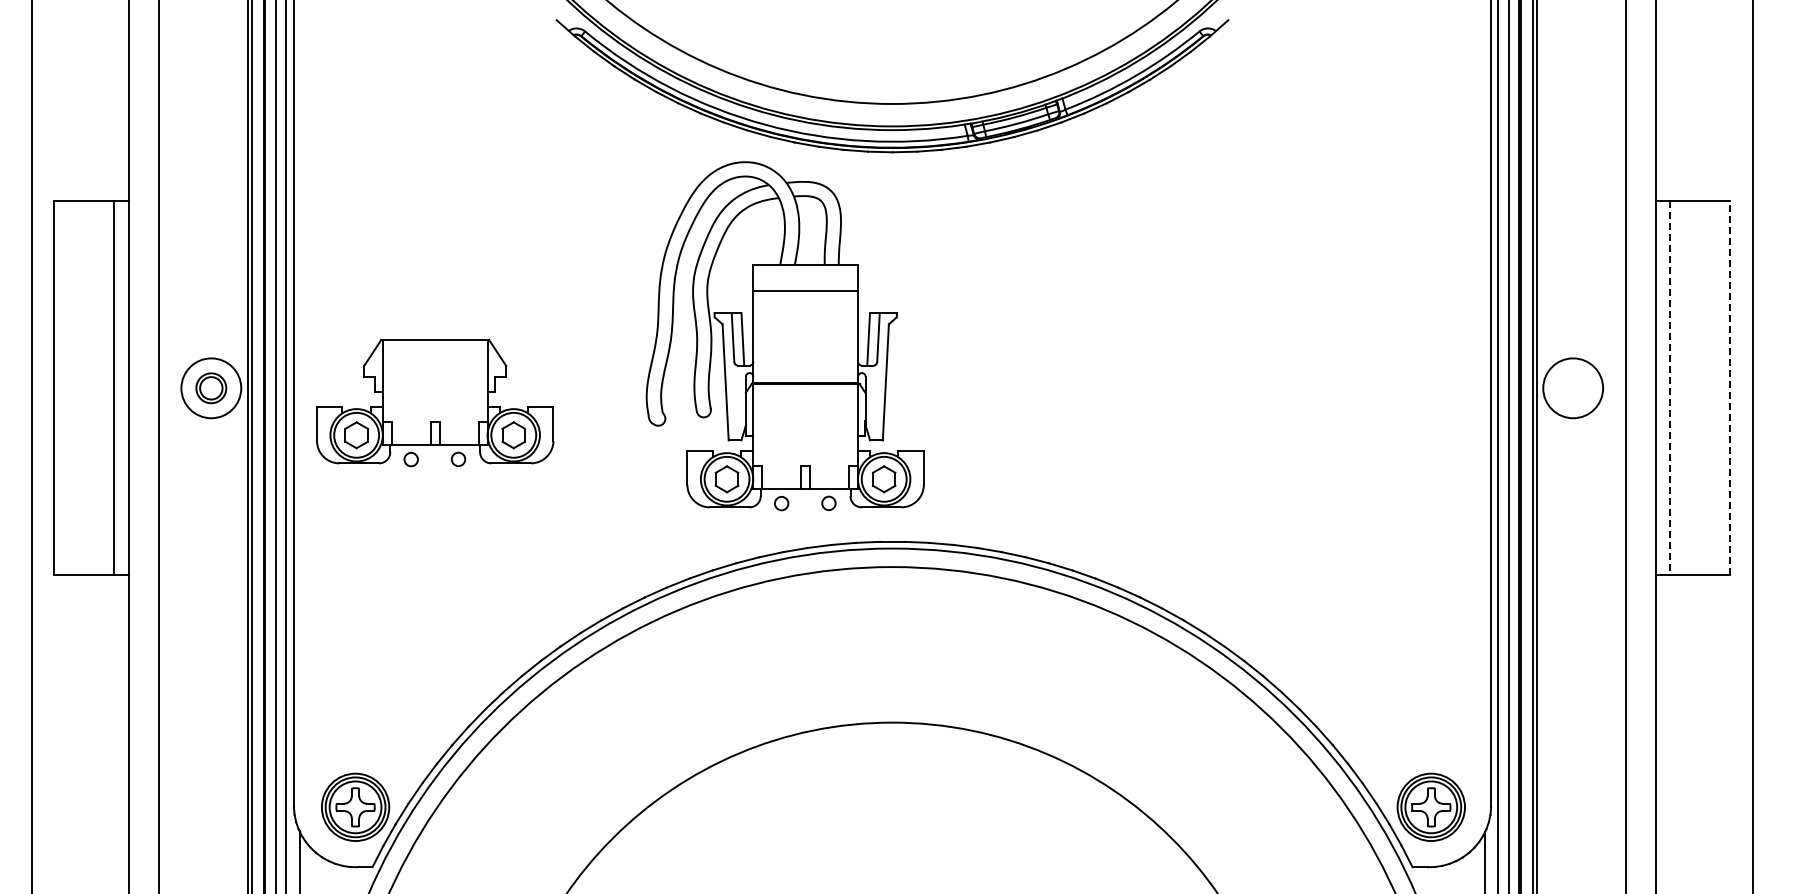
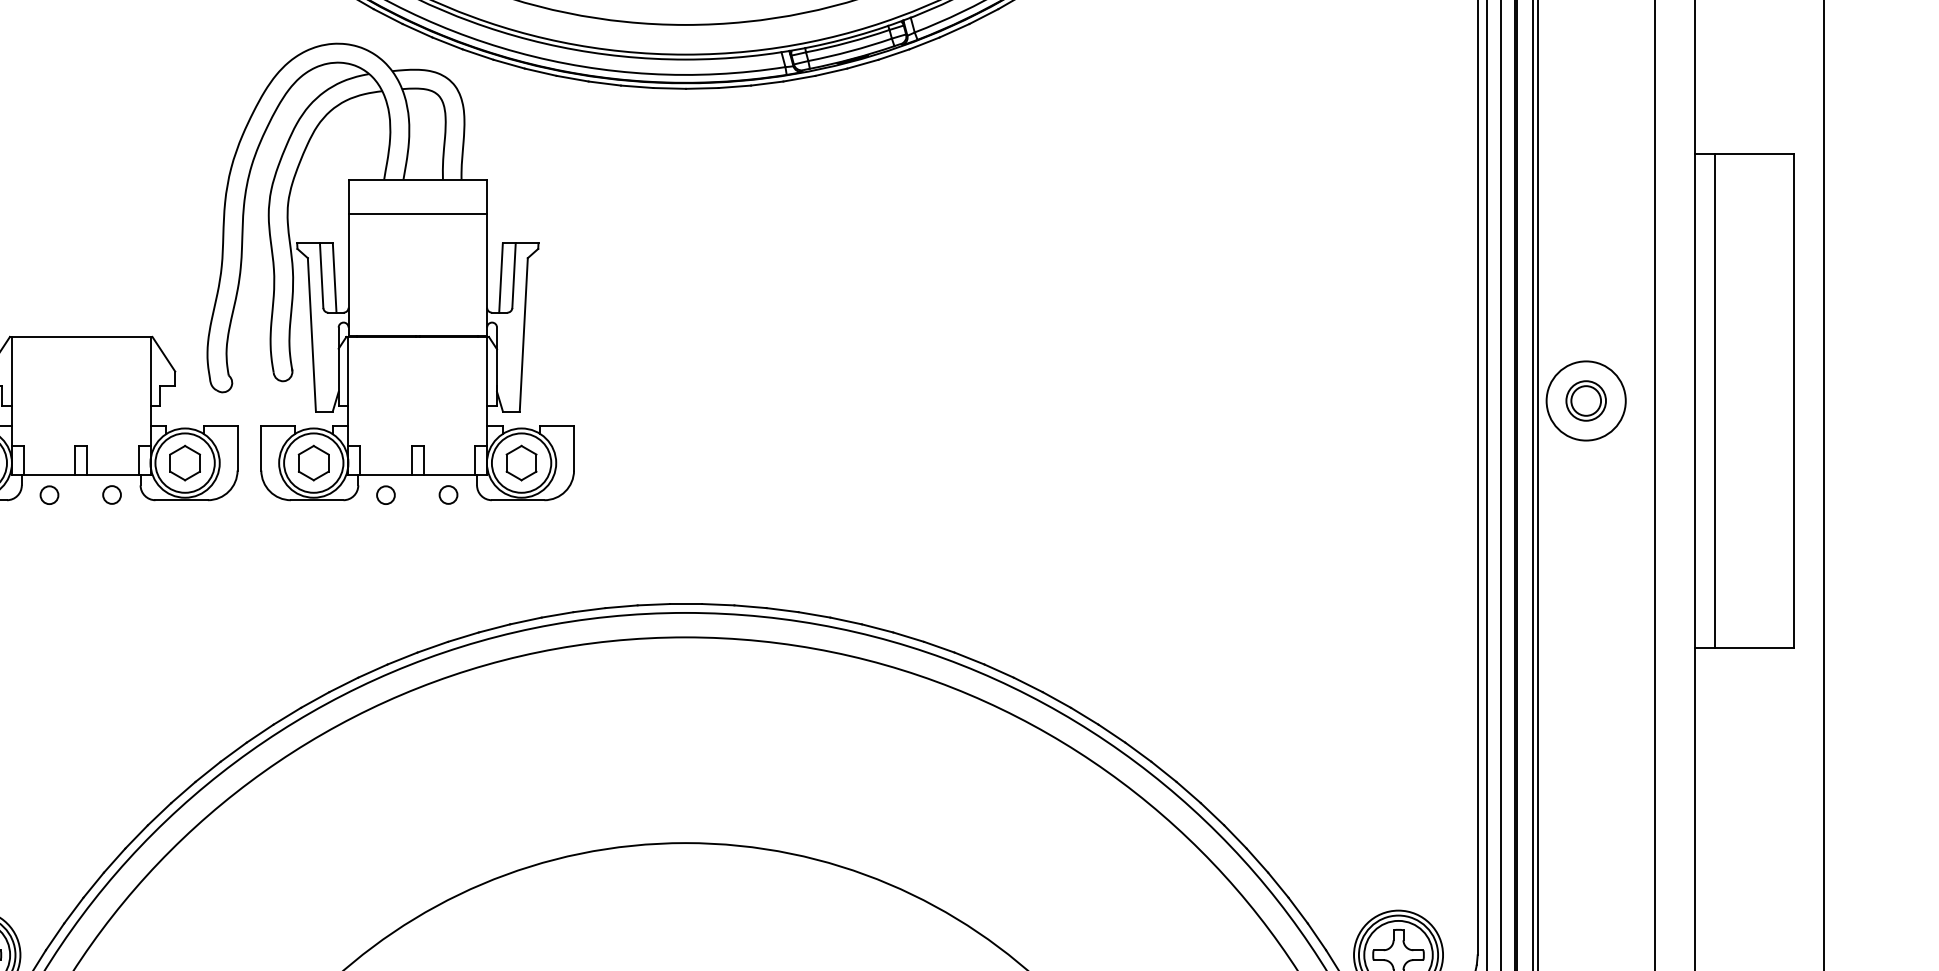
part: (784, 336) -> (389, 274), moved
line: (1730, 387) -> (1794, 399), dashed -> solid
part: (1573, 388) -> (1586, 401), added
line: (1670, 388) -> (1714, 401), dashed -> solid

